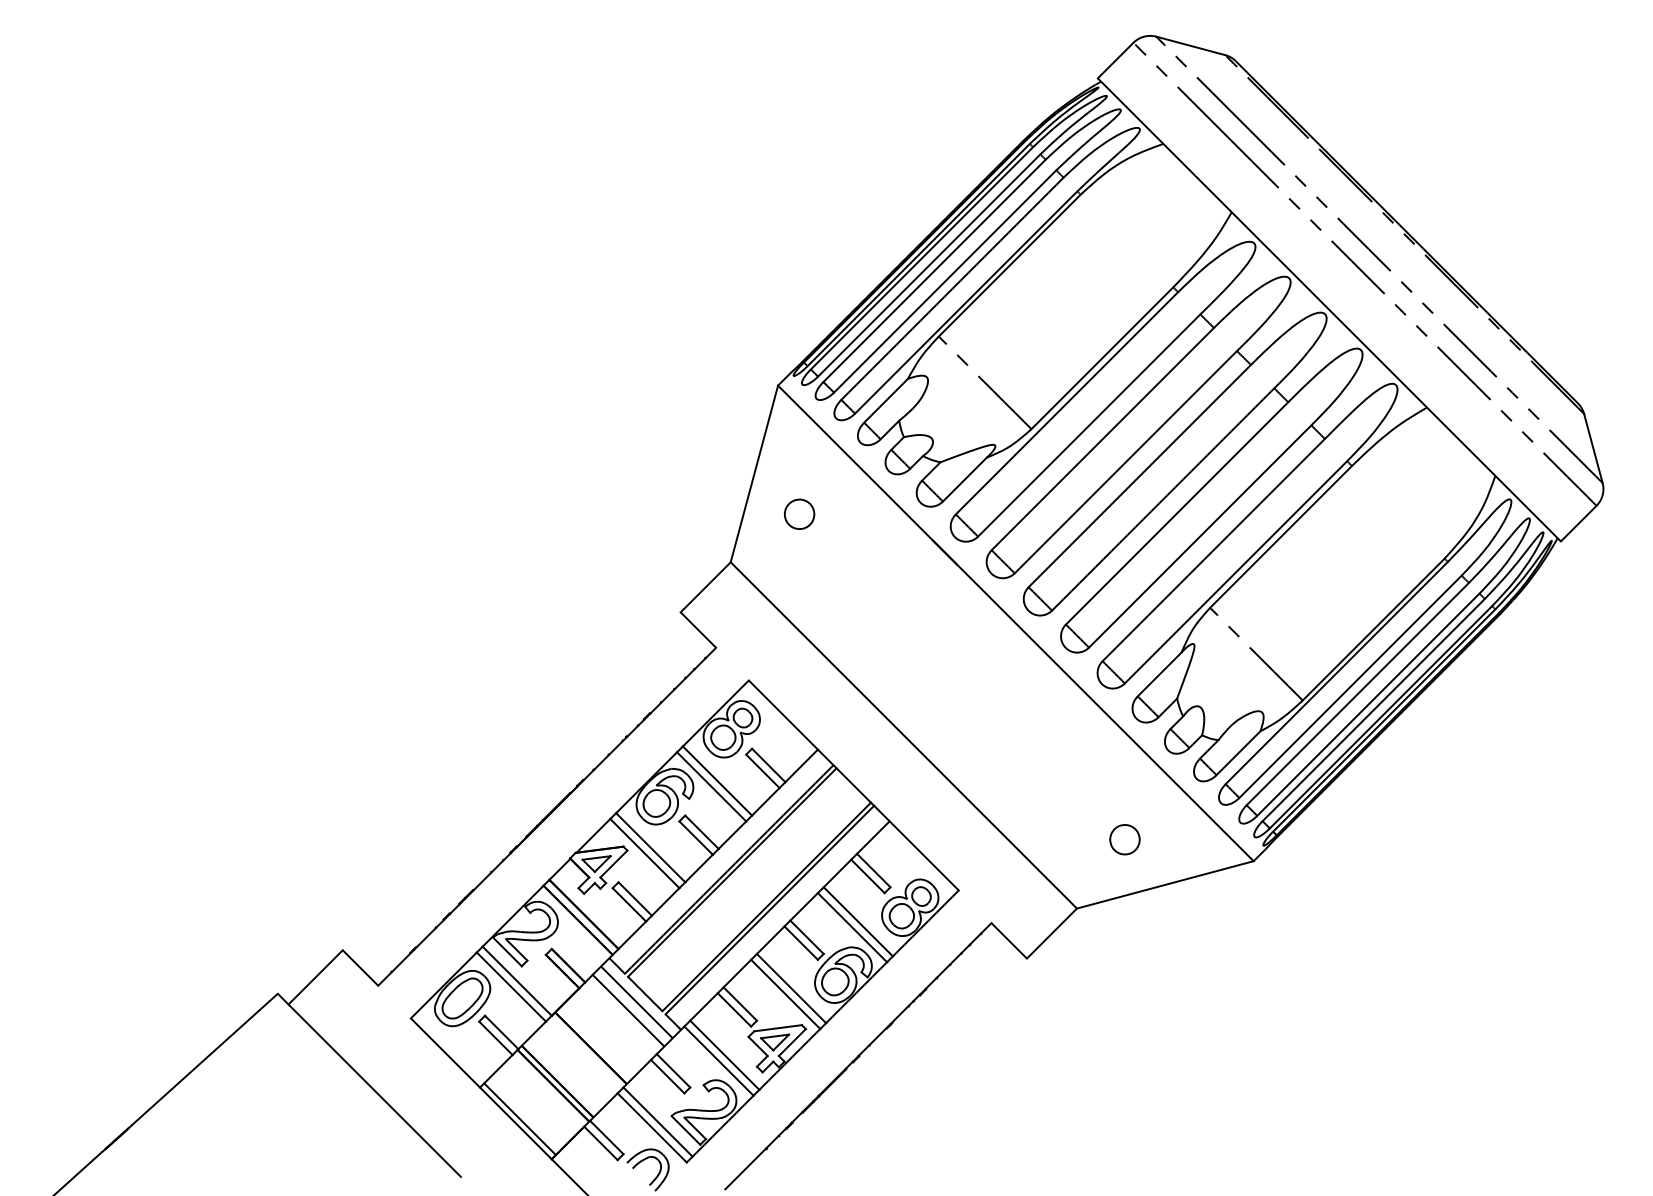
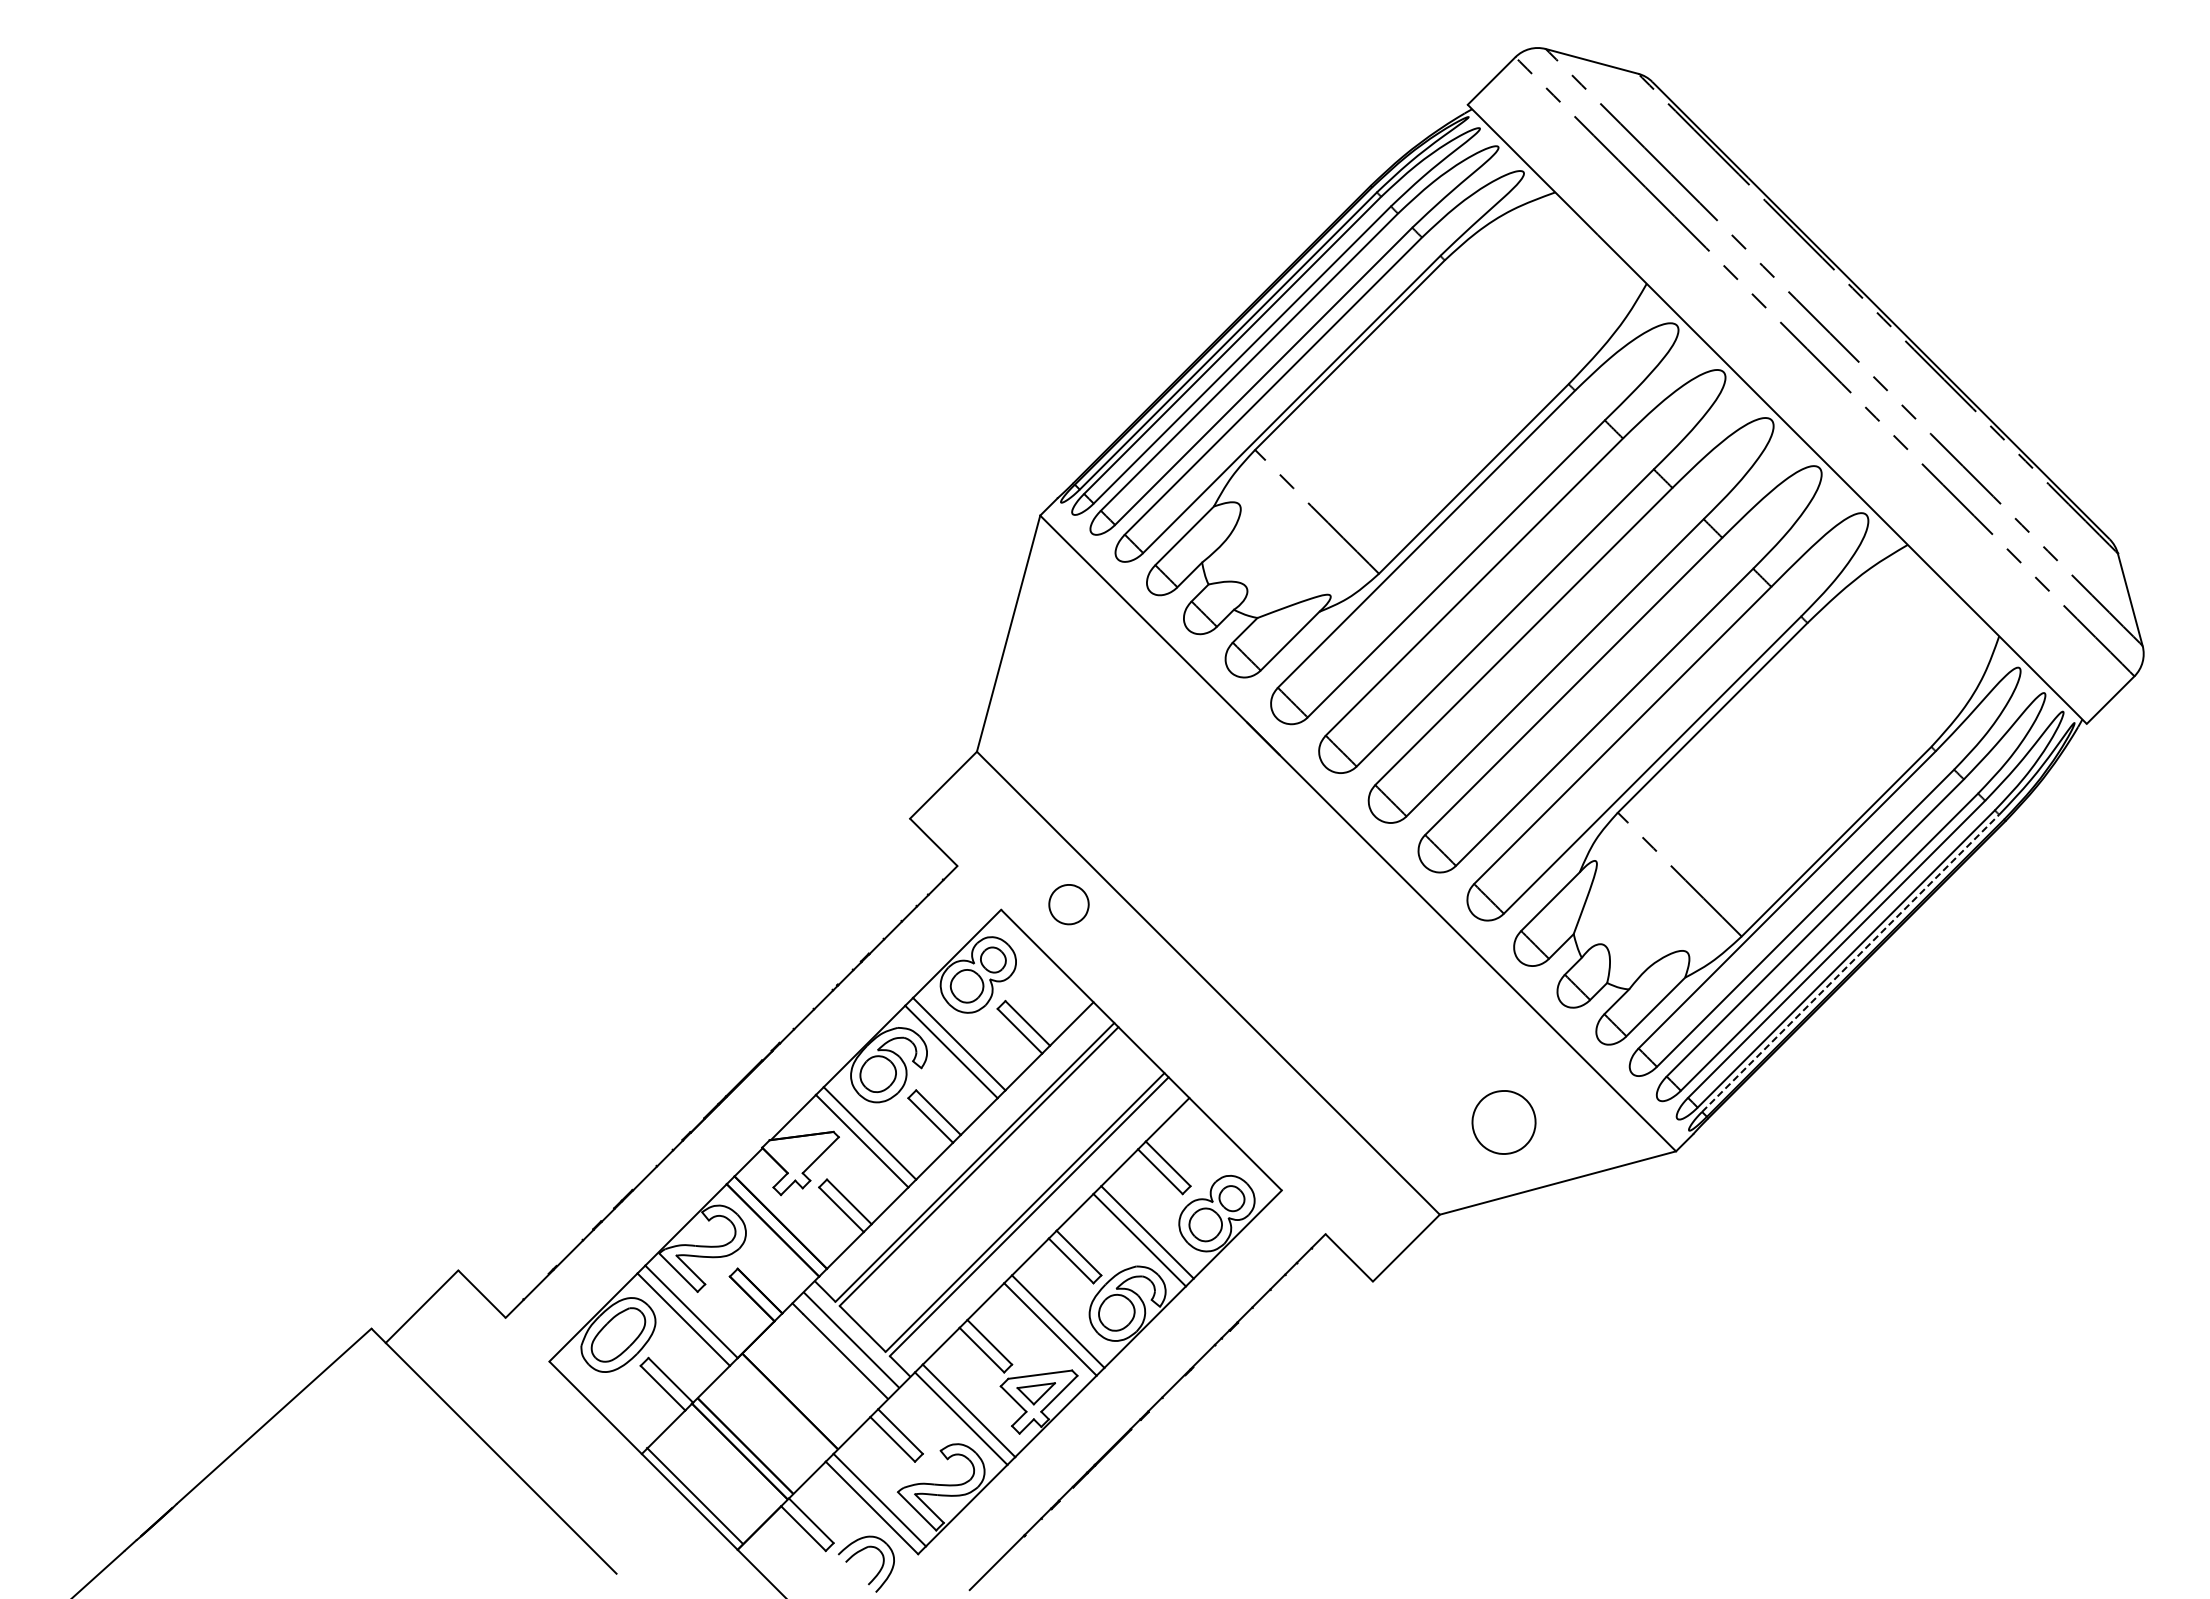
part: (799, 514) -> (1068, 904), moved
line: (1384, 719) -> (1851, 962), solid -> dashed
part: (1124, 839) -> (1503, 1122), size x1.6
part: (596, 863) -> (797, 1154), removed

